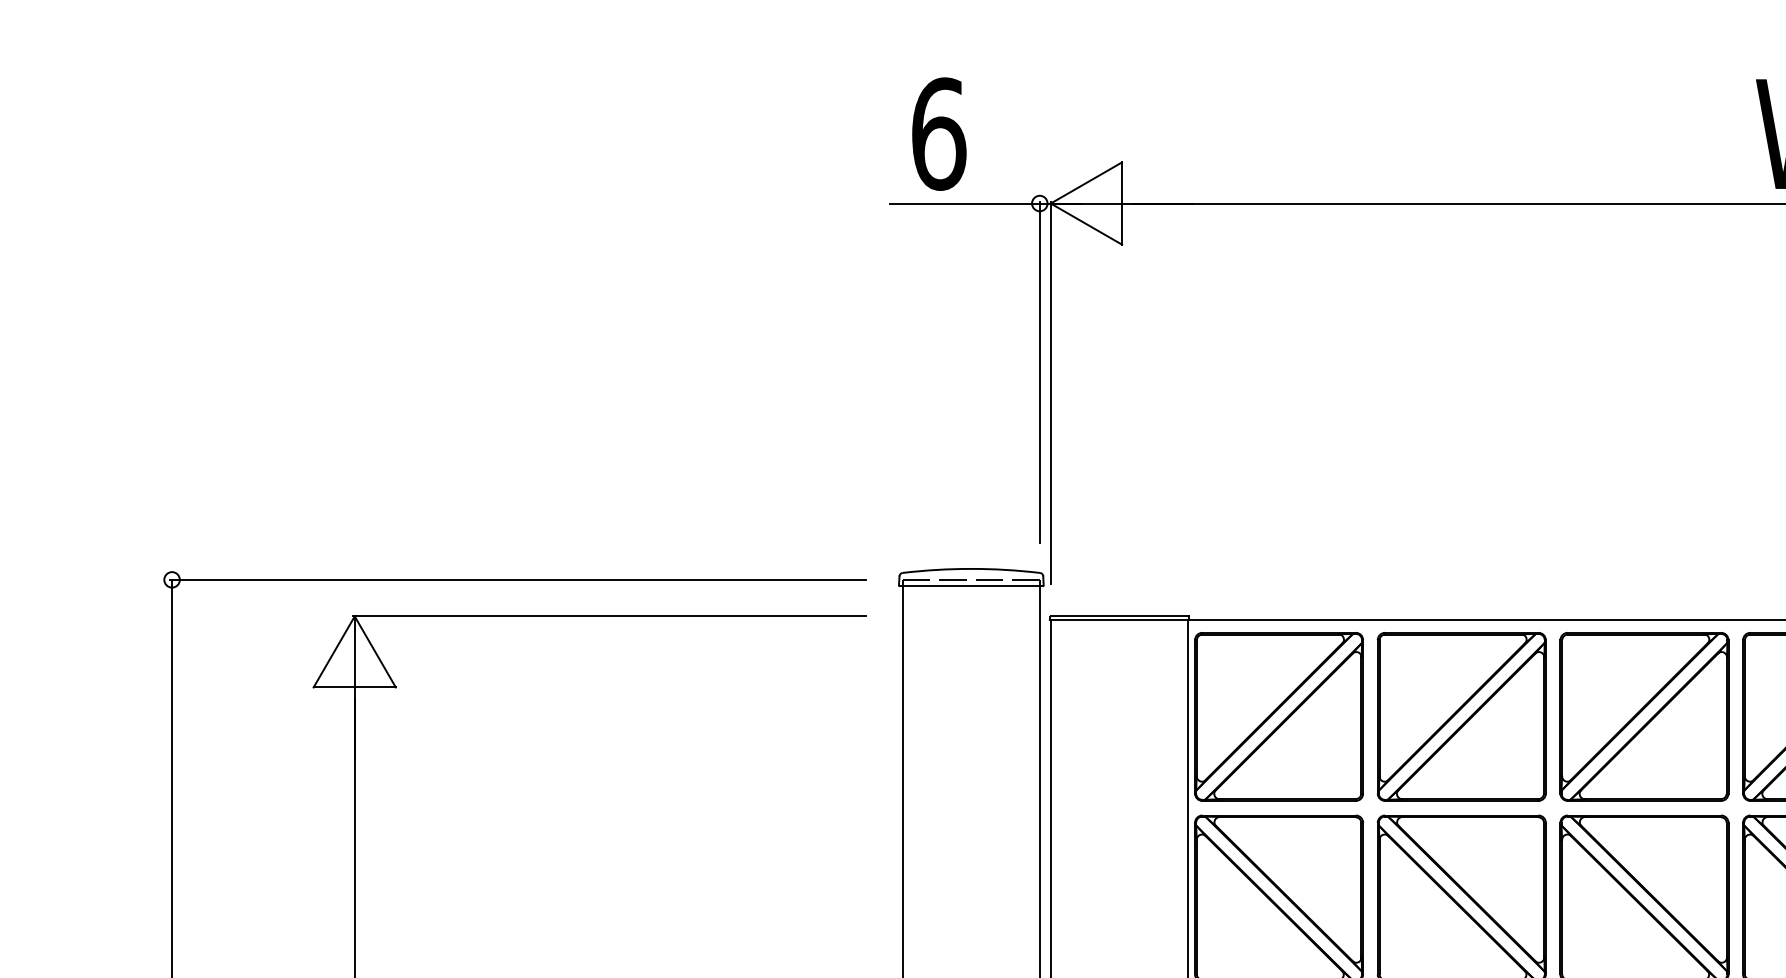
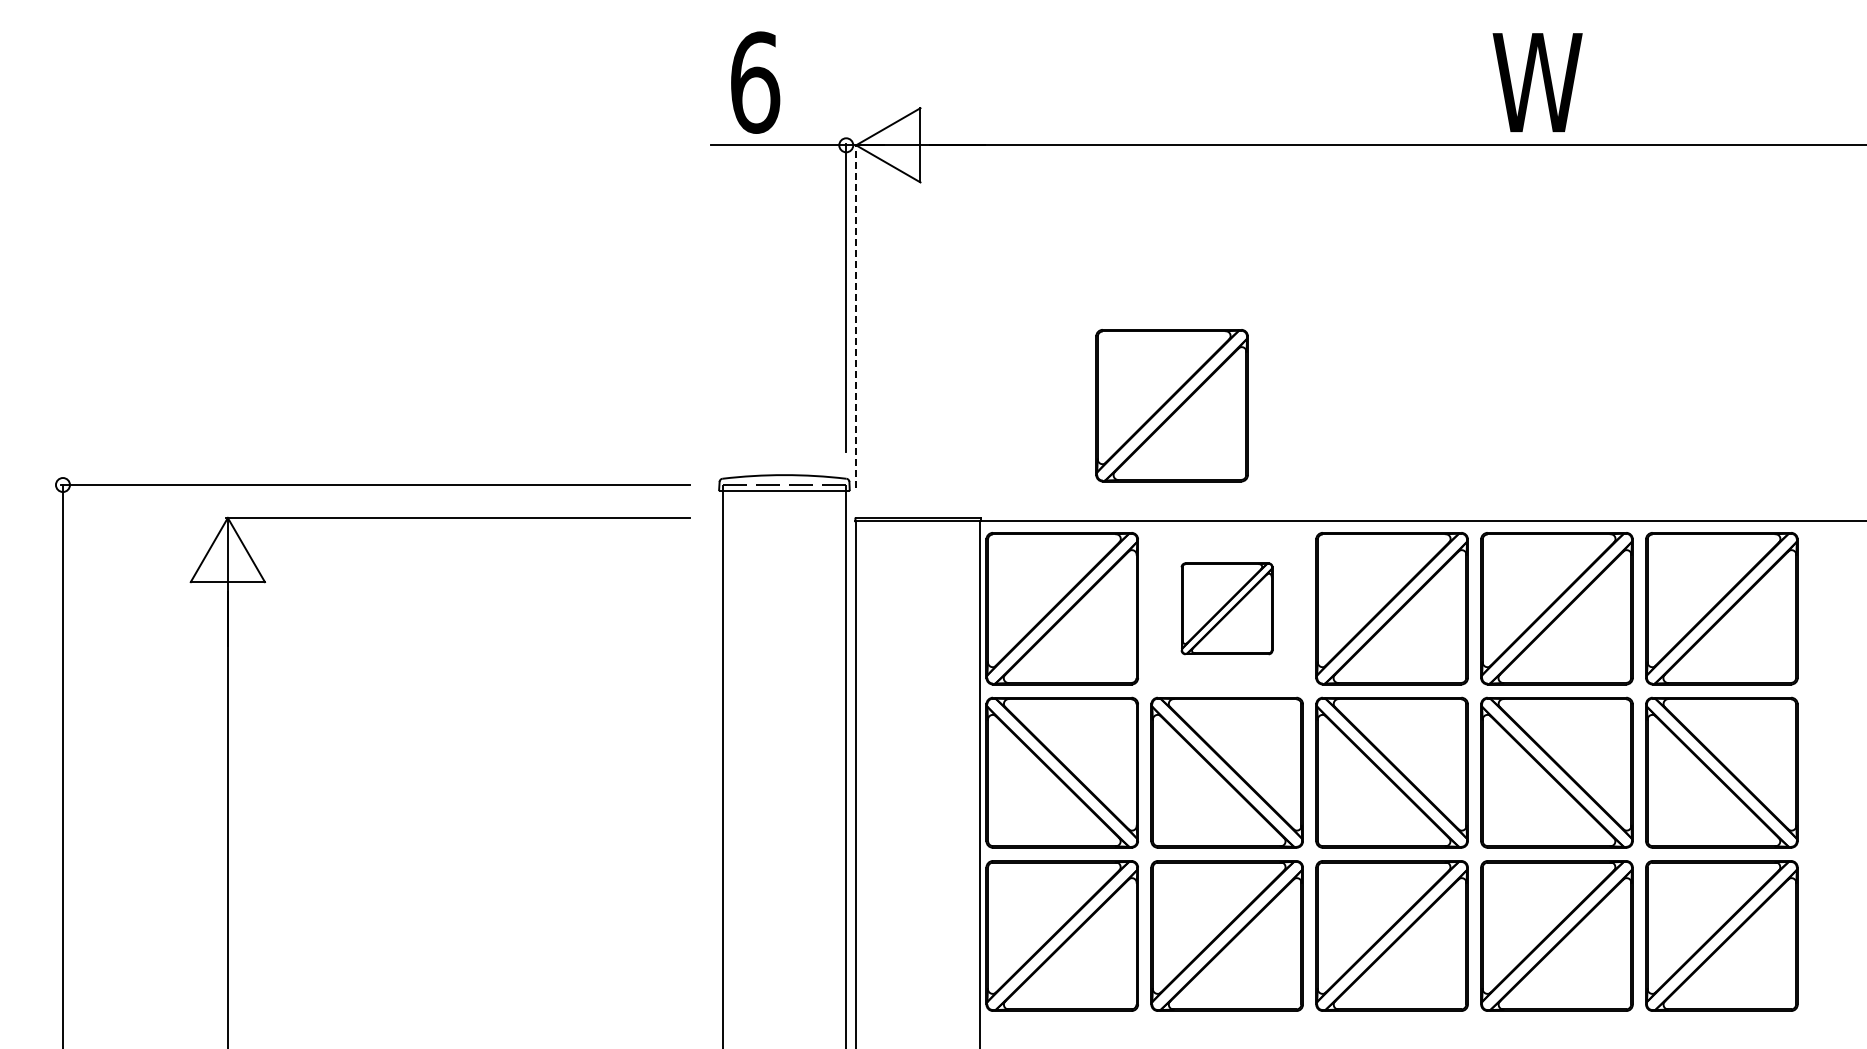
line: (1051, 392) -> (856, 315), solid -> dashed
part: (1400, 491) -> (1171, 405), added
part: (1461, 716) -> (1226, 608), size x0.6

